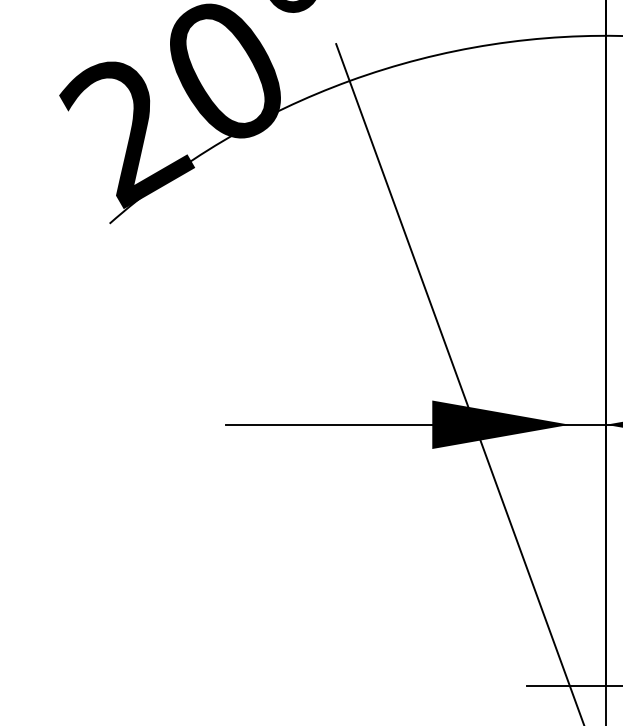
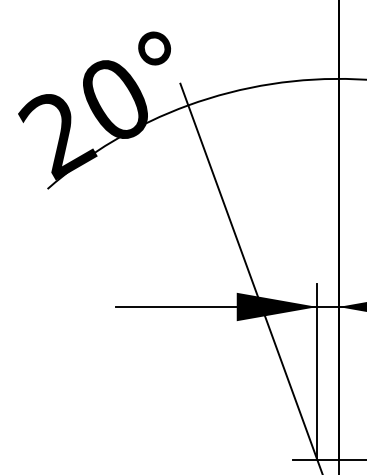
line: (569, 534) -> (317, 371), added

